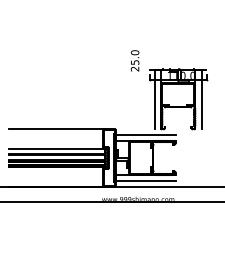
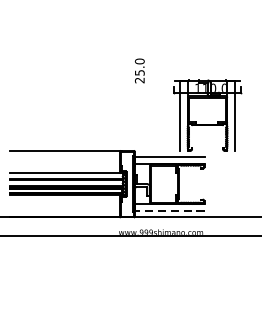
text: (134, 60) -> (139, 70), moved
line: (145, 181) -> (169, 211), solid -> dashed

